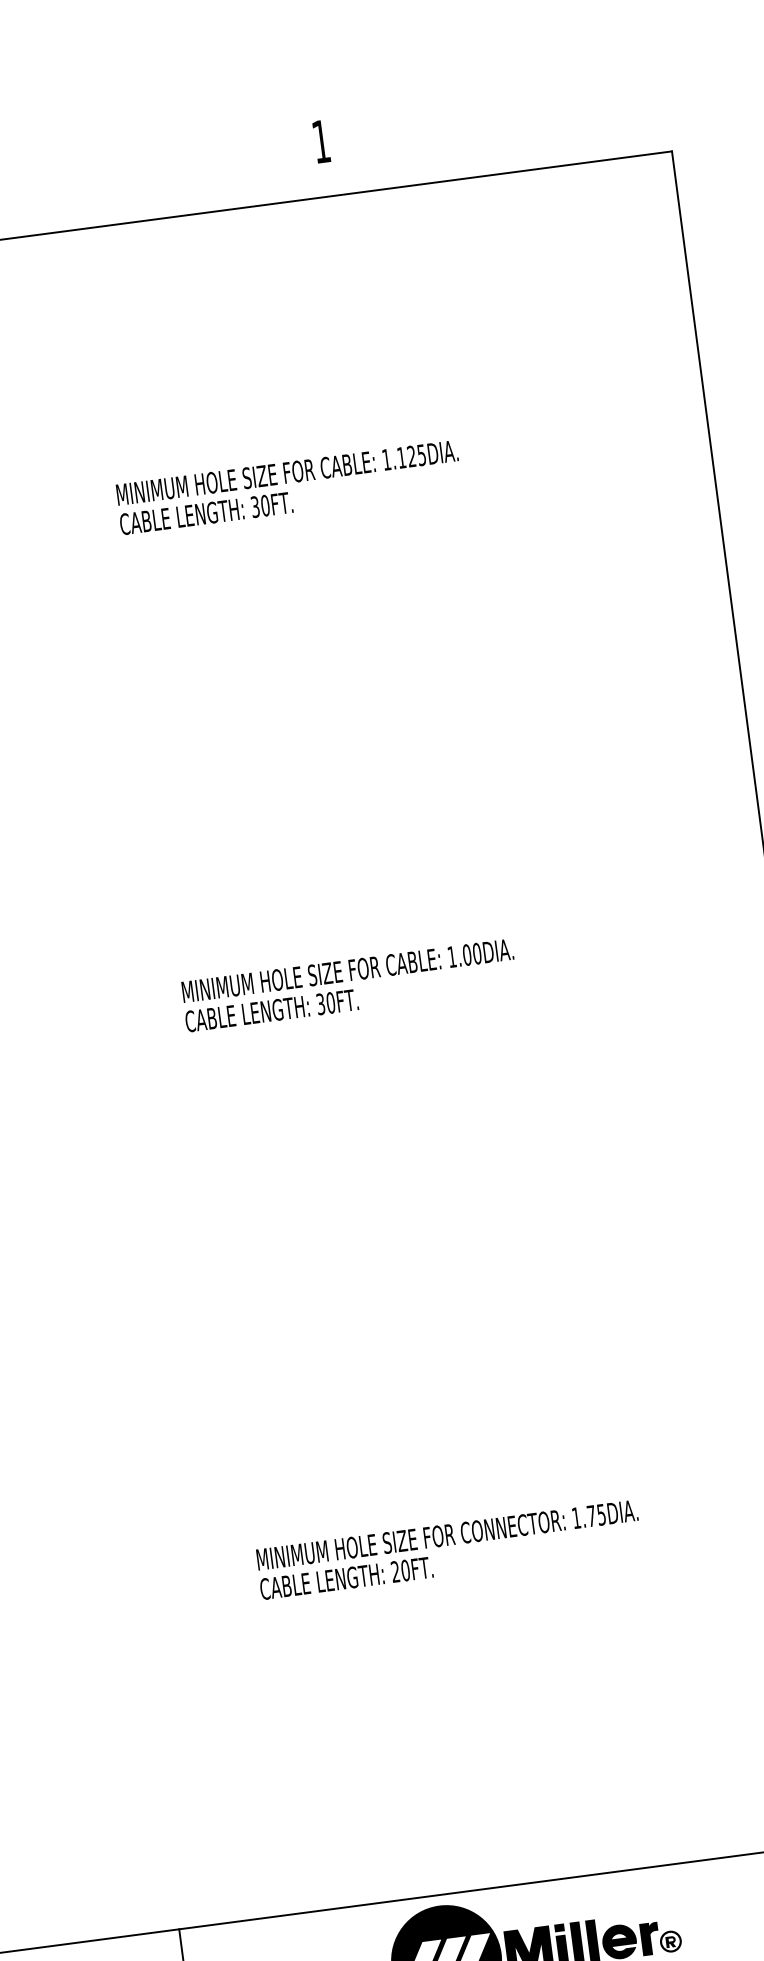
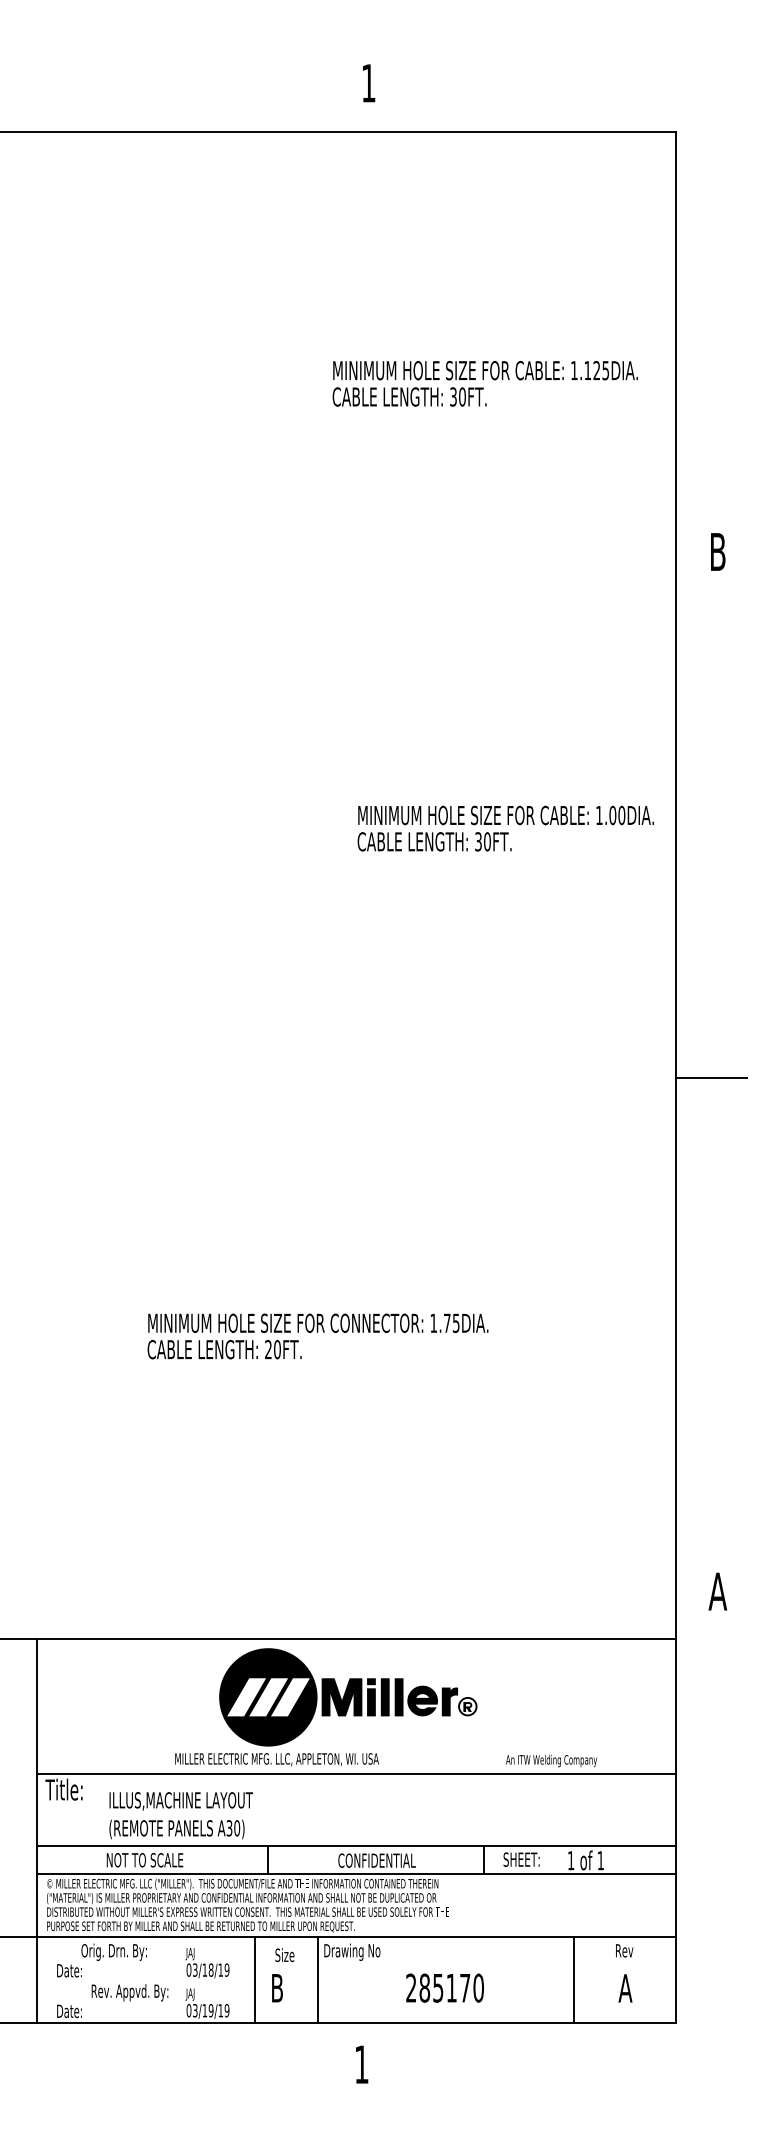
text: (288, 487) -> (484, 383), moved
text: (349, 985) -> (505, 828), moved

